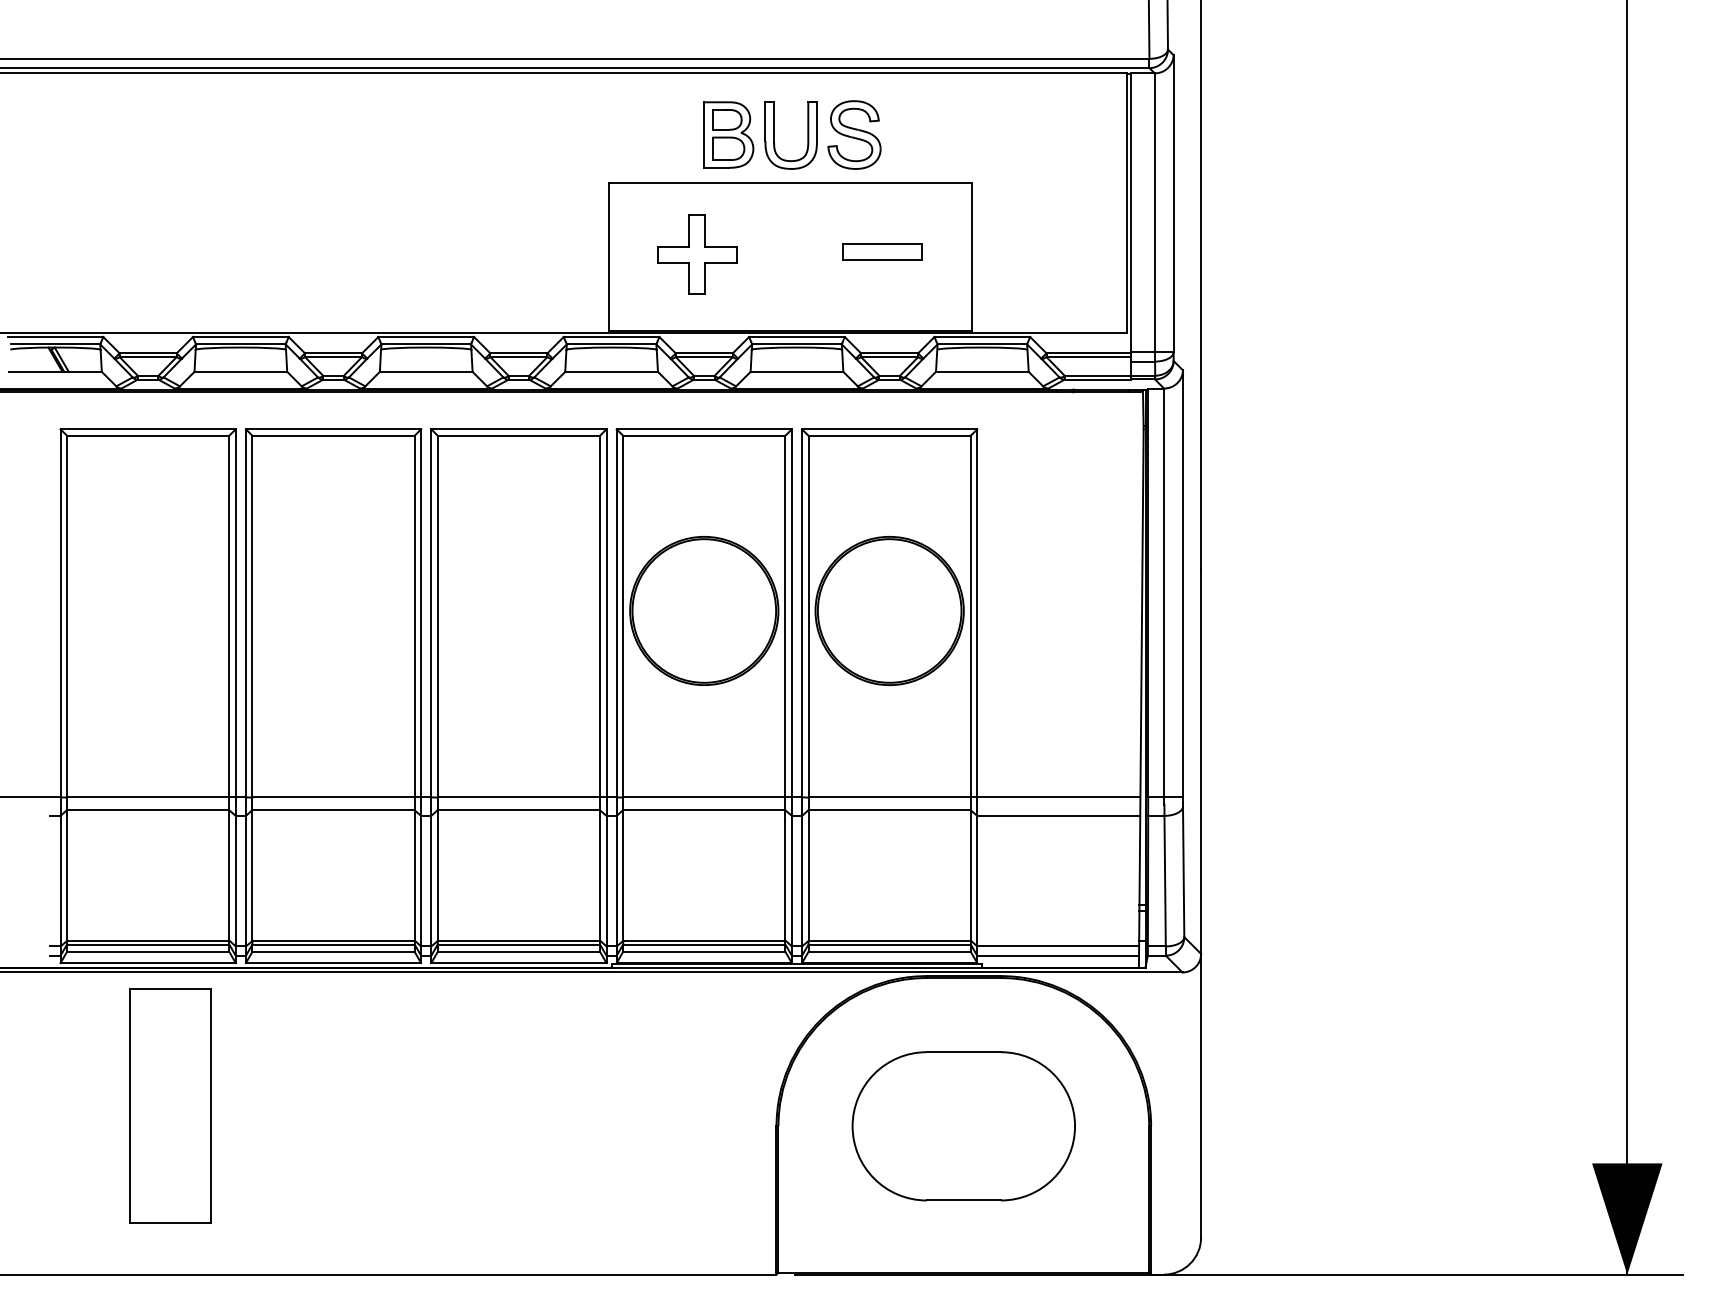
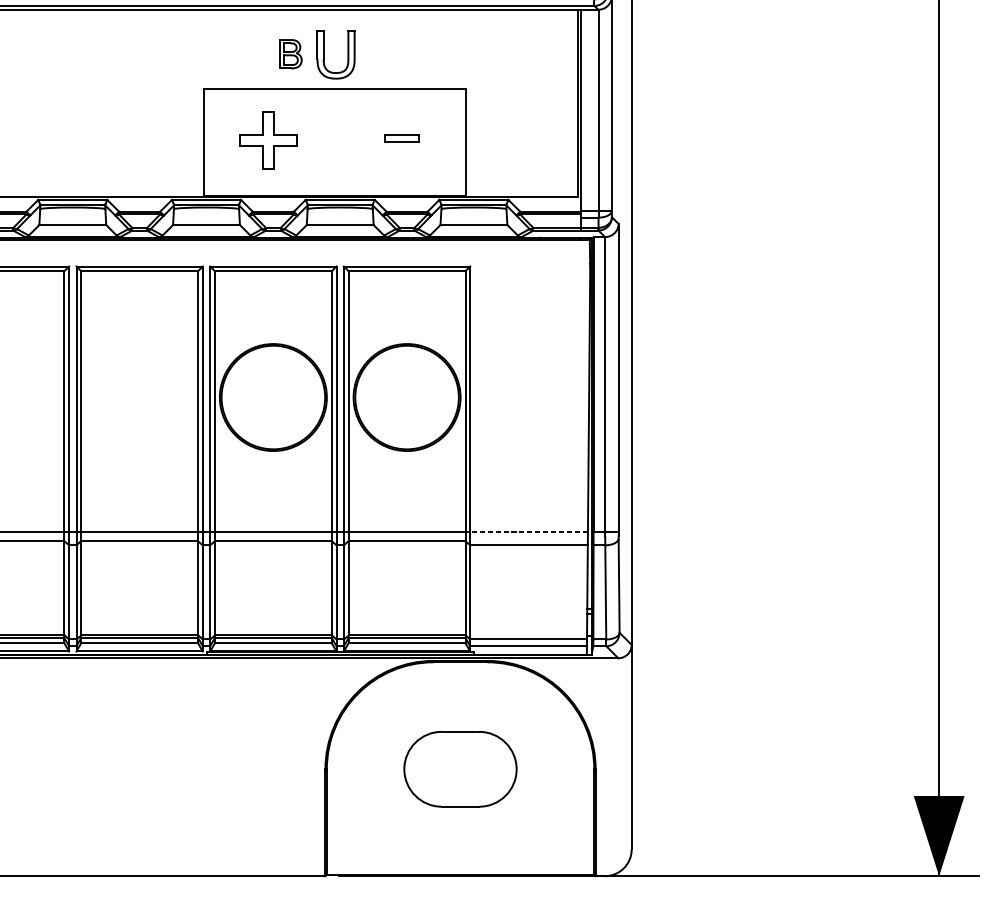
part: (728, 134) -> (290, 53), size x0.6
part: (854, 134) -> (381, 53), removed
part: (882, 251) -> (401, 138), size x0.6
line: (1058, 797) -> (528, 532), solid -> dashed
part: (963, 1126) -> (460, 769), size x0.7

